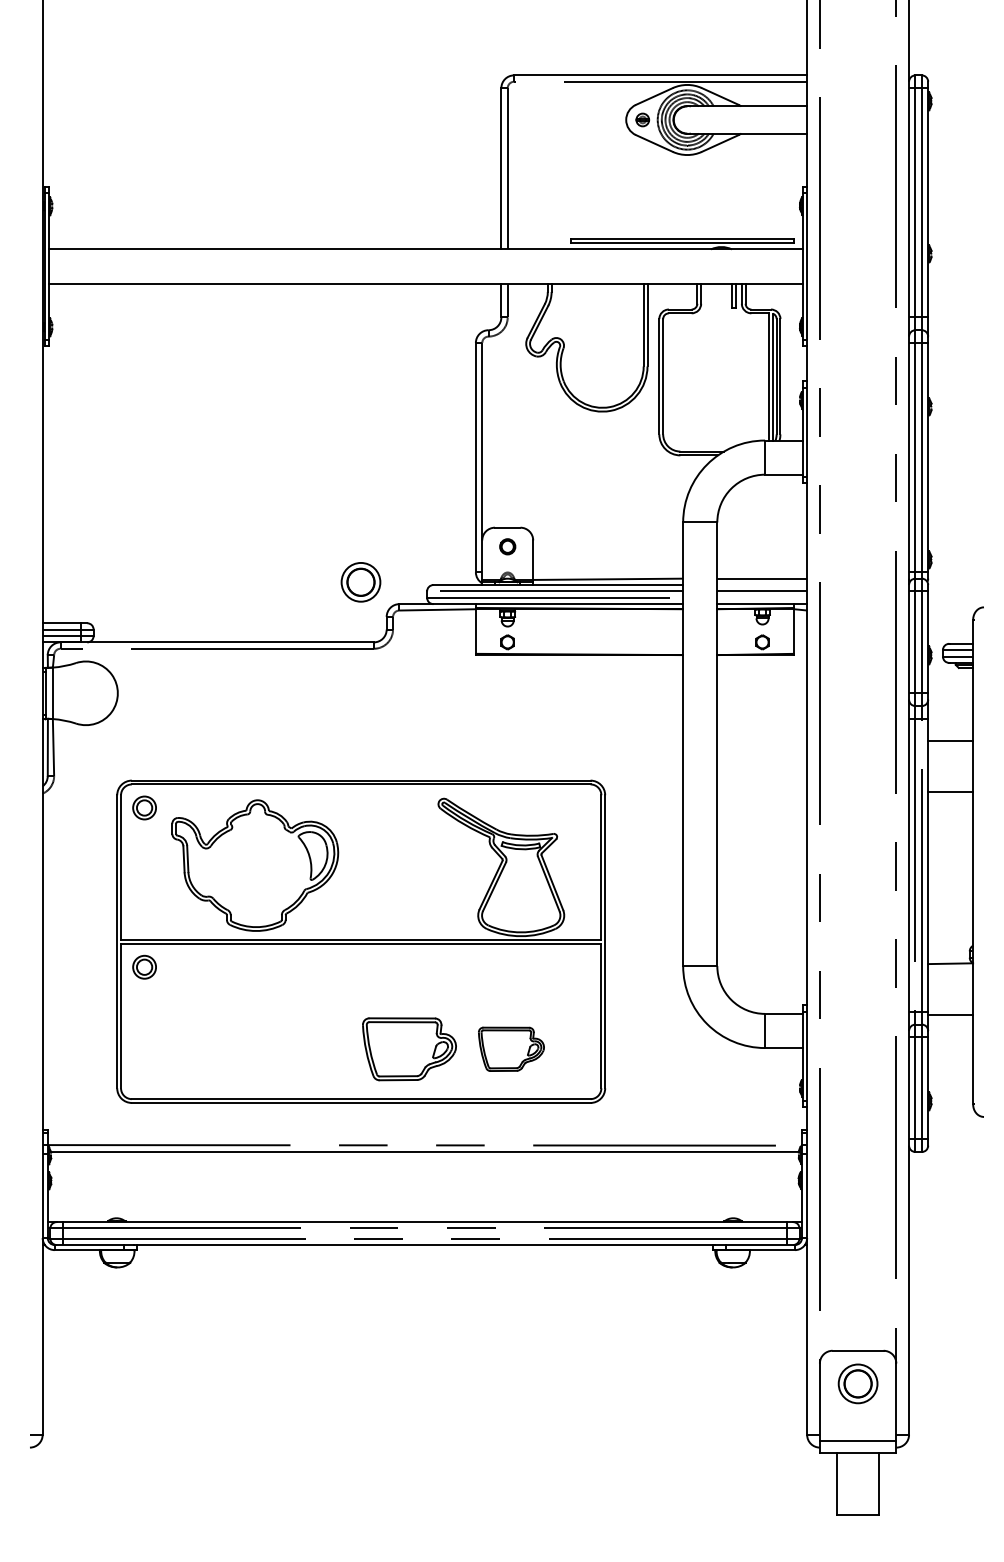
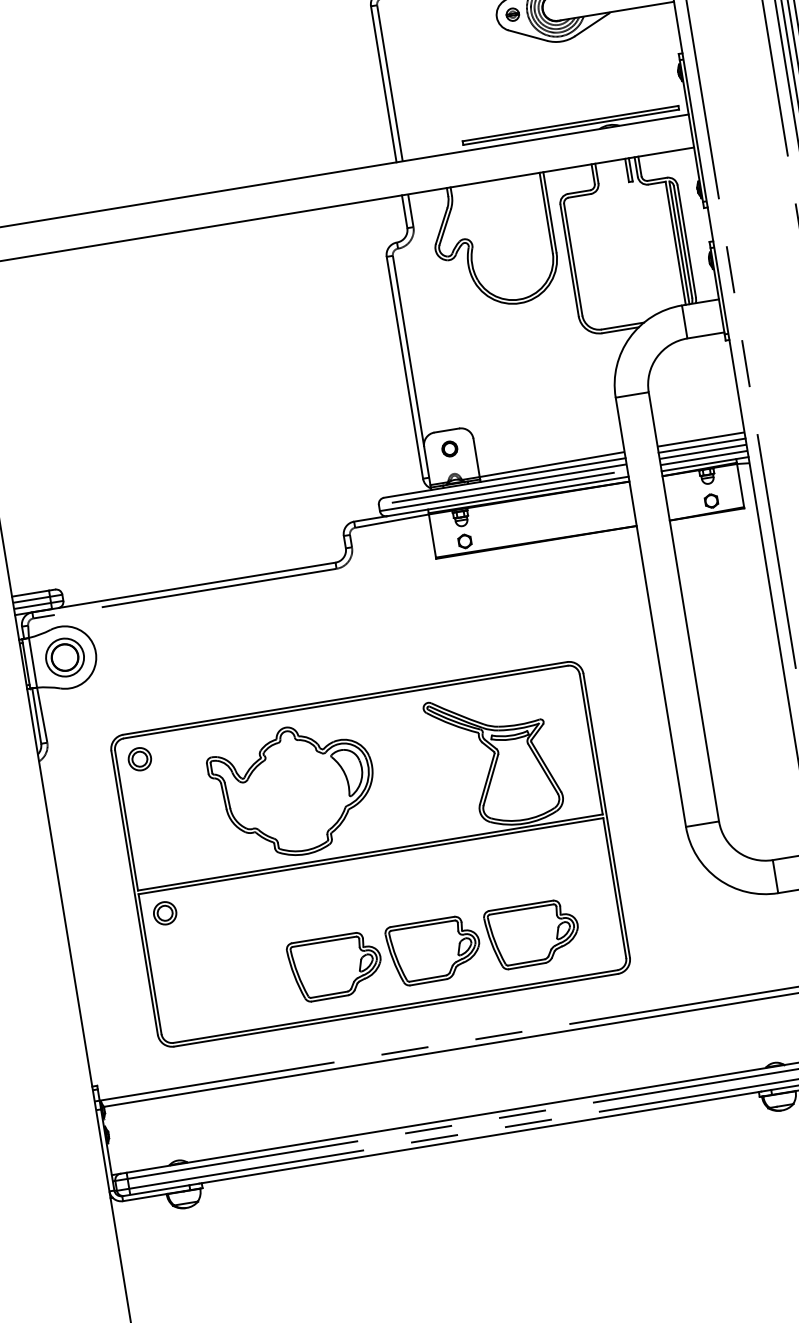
part: (360, 582) -> (64, 657), moved
line: (762, 585) -> (702, 446), added
line: (762, 597) -> (704, 457), added
part: (255, 865) -> (294, 791), moved
part: (307, 1049) -> (335, 967), added
part: (511, 1049) -> (533, 934), size x1.43

